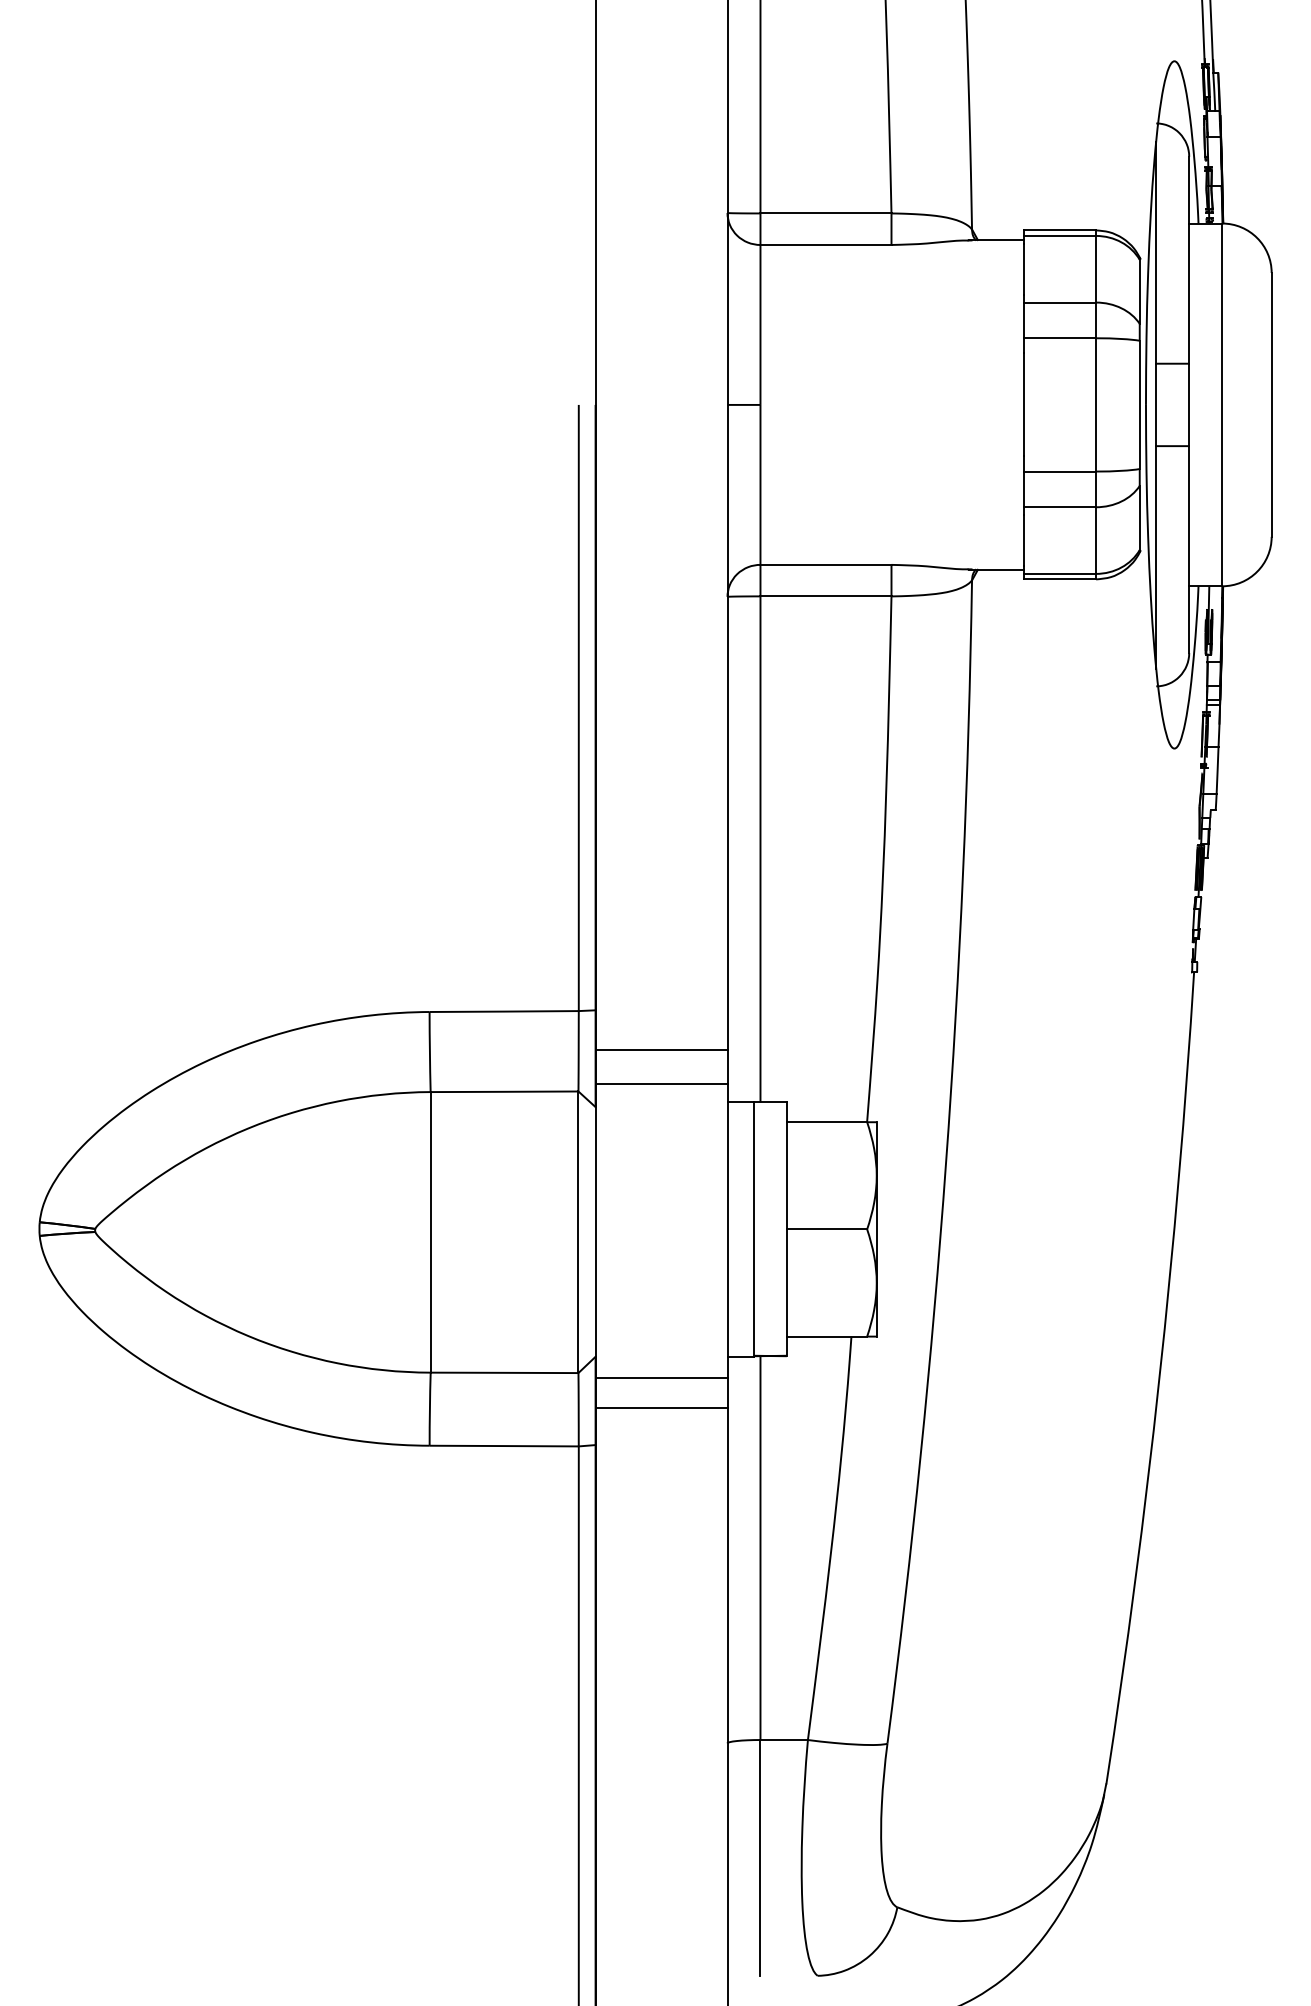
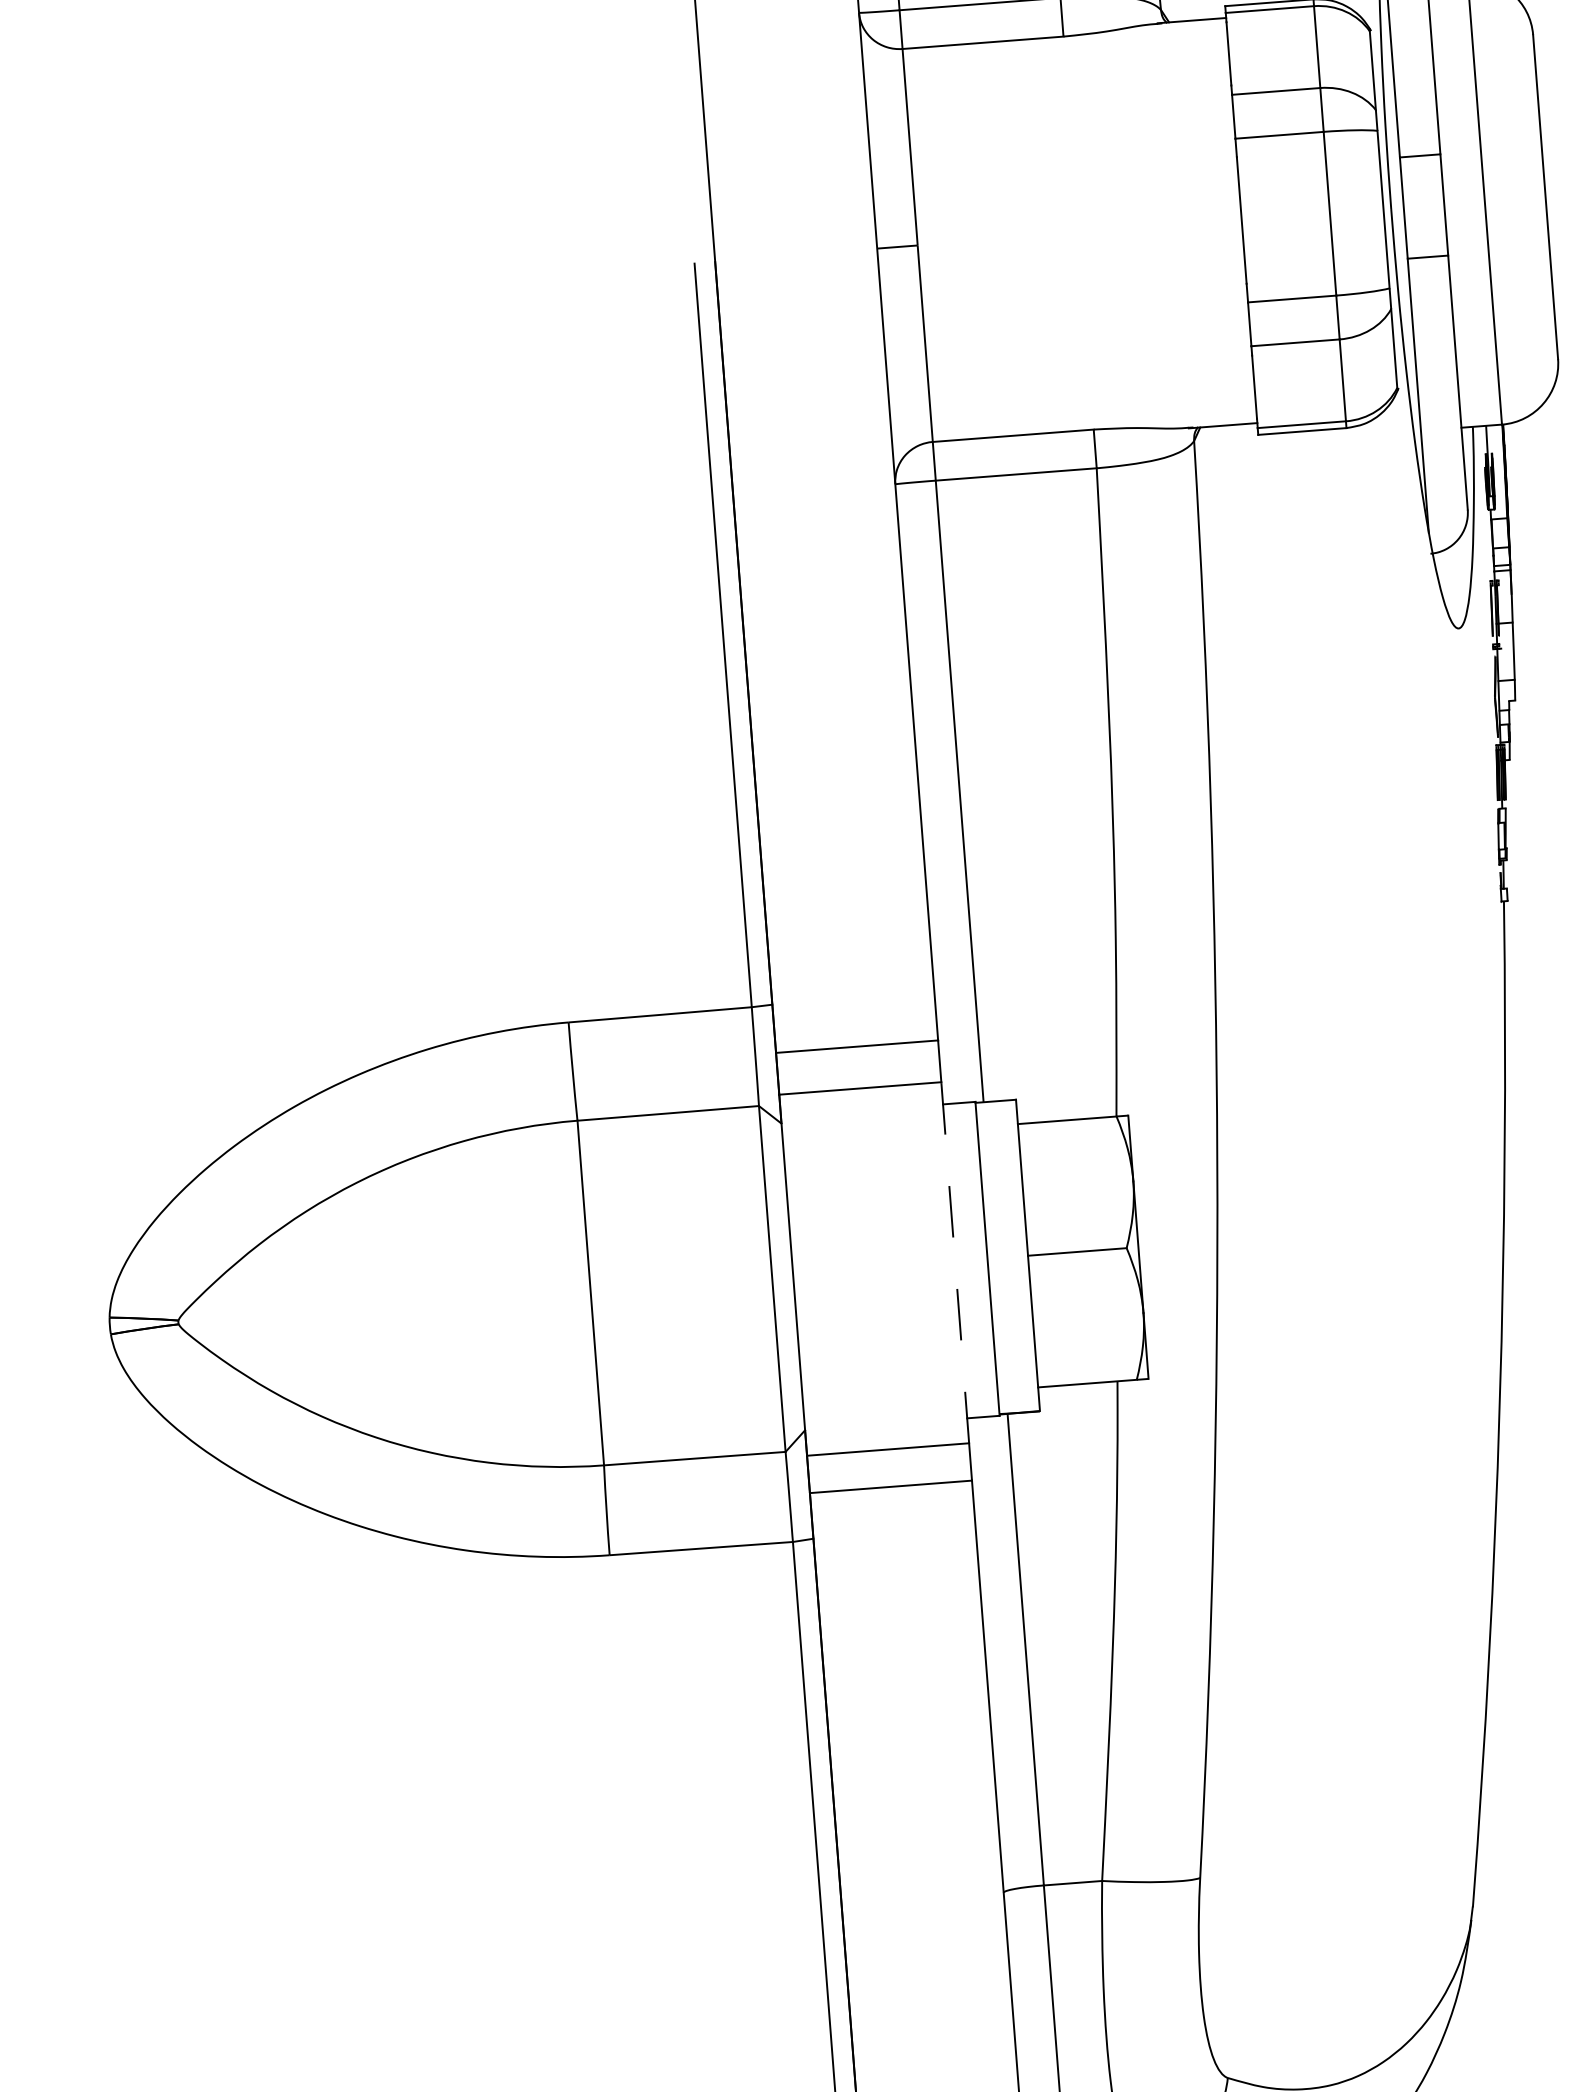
line: (727, 1230) -> (955, 1262), solid -> dashed

